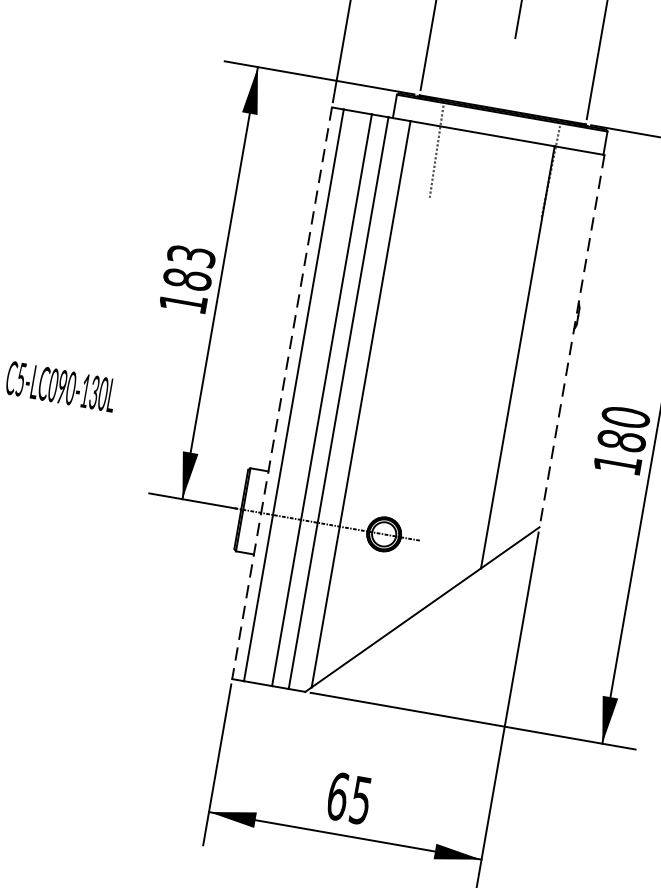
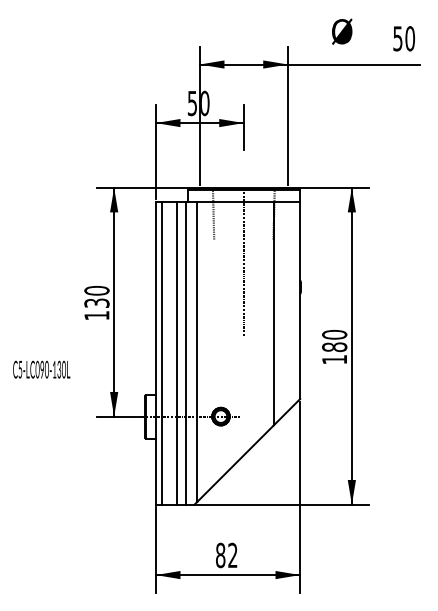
line: (477, 250) -> (243, 262), added
text: (188, 266) -> (96, 296), 183 -> 130
line: (572, 341) -> (300, 300), dashed -> solid
line: (281, 393) -> (155, 353), dashed -> solid
text: (348, 798) -> (226, 555), 65 -> 82

